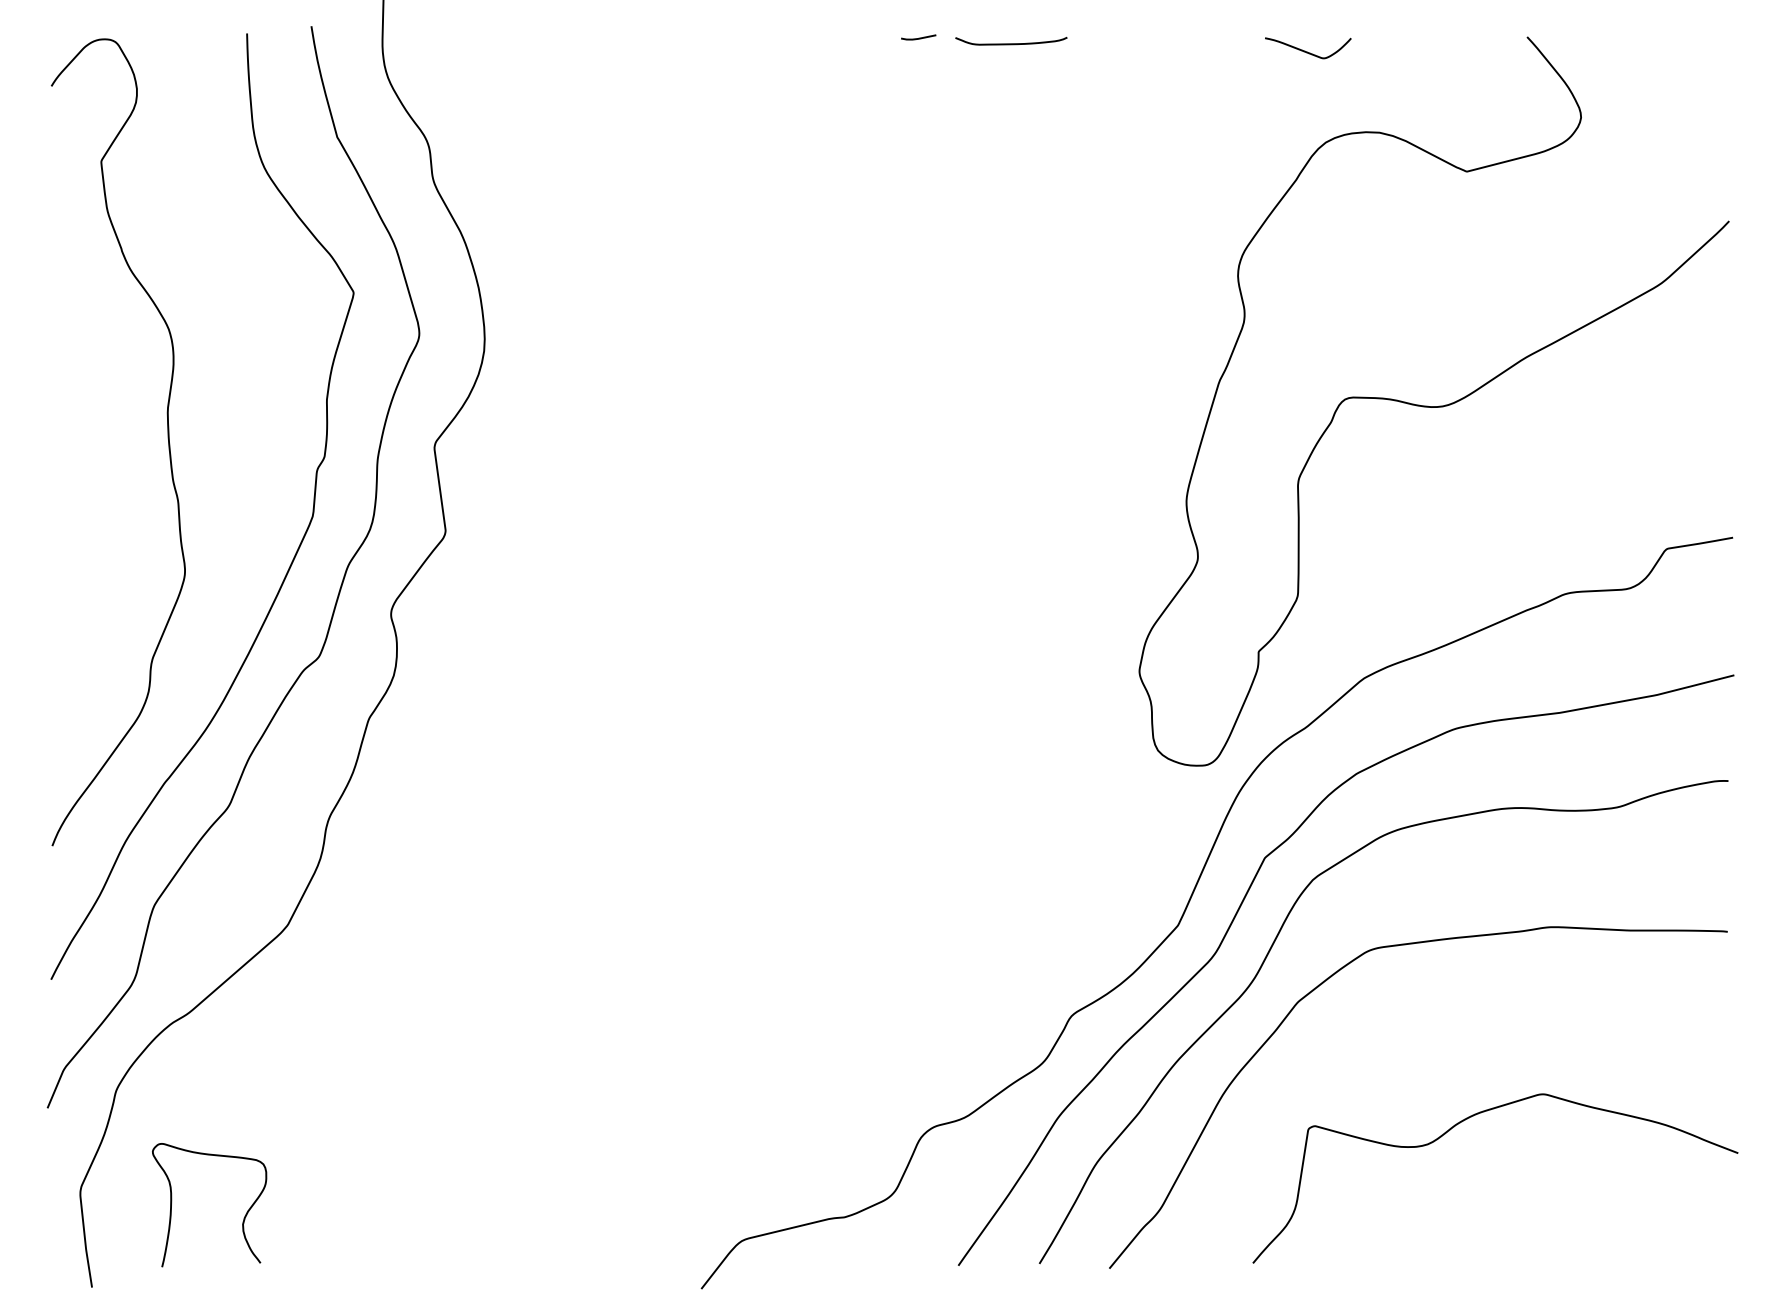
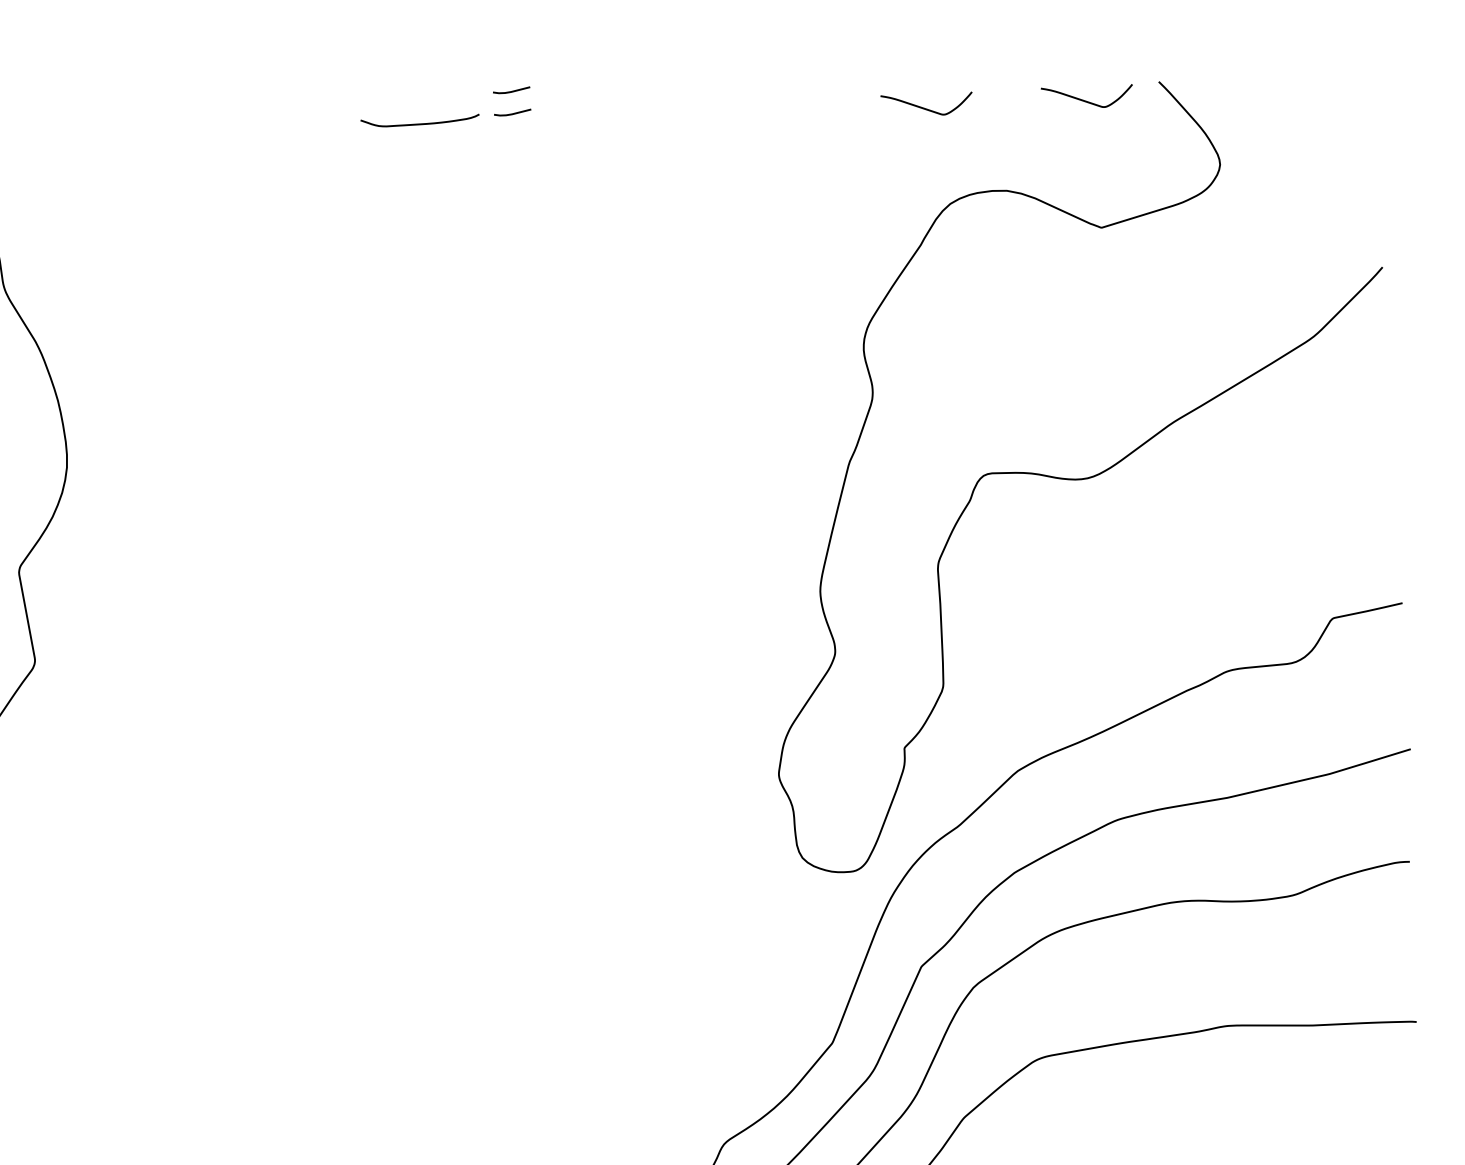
line: (918, 16) -> (511, 90), added
curve: (1011, 43) -> (420, 123), moved
curve: (1458, 51) -> (1086, 100), added

